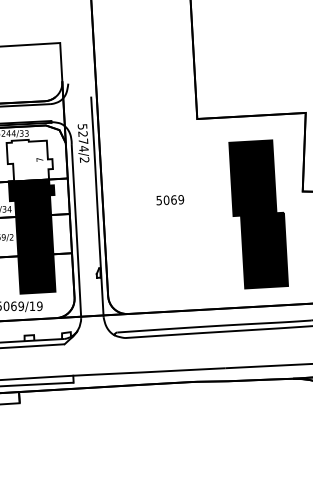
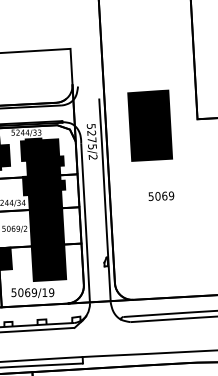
part: (145, 125) -> (149, 125), added
text: (83, 148) -> (92, 146), 5274/2 -> 5275/2
fill: (29, 160) -> (42, 157), added
text: (170, 200) -> (161, 196), moved

